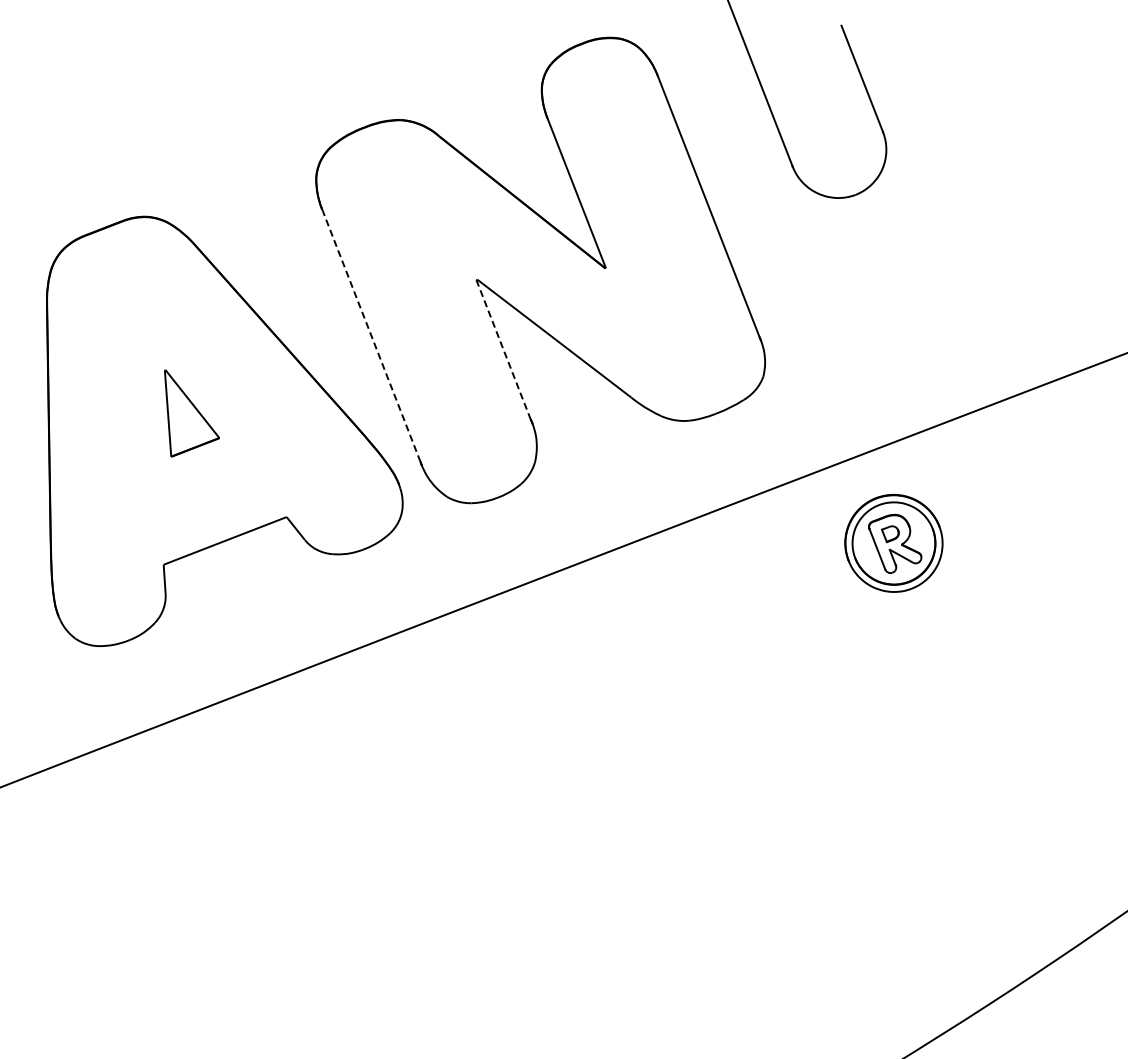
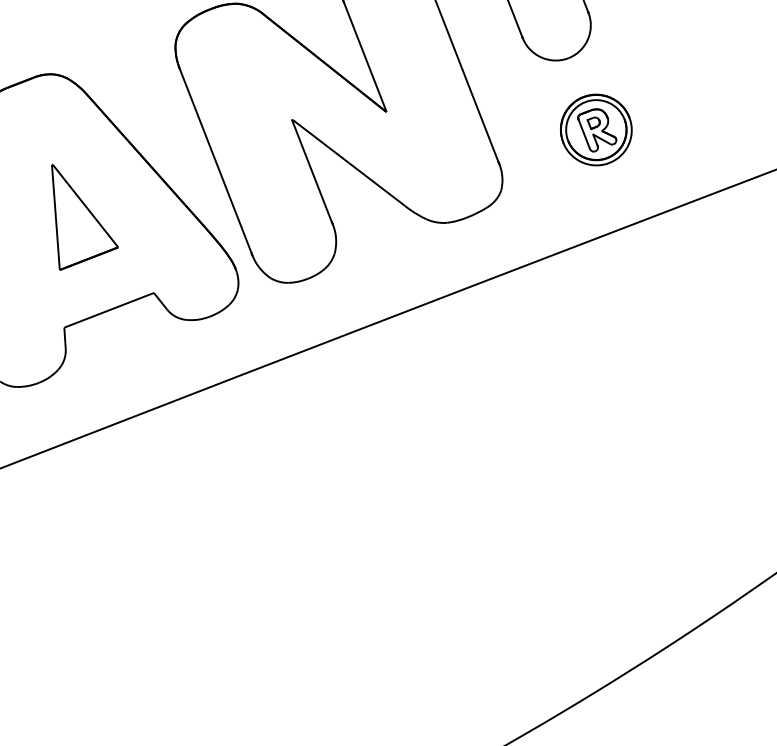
line: (371, 336) -> (215, 161), dashed -> solid
line: (503, 349) -> (311, 170), dashed -> solid
part: (191, 413) -> (84, 217), size x1.67
part: (893, 543) -> (595, 130), moved

